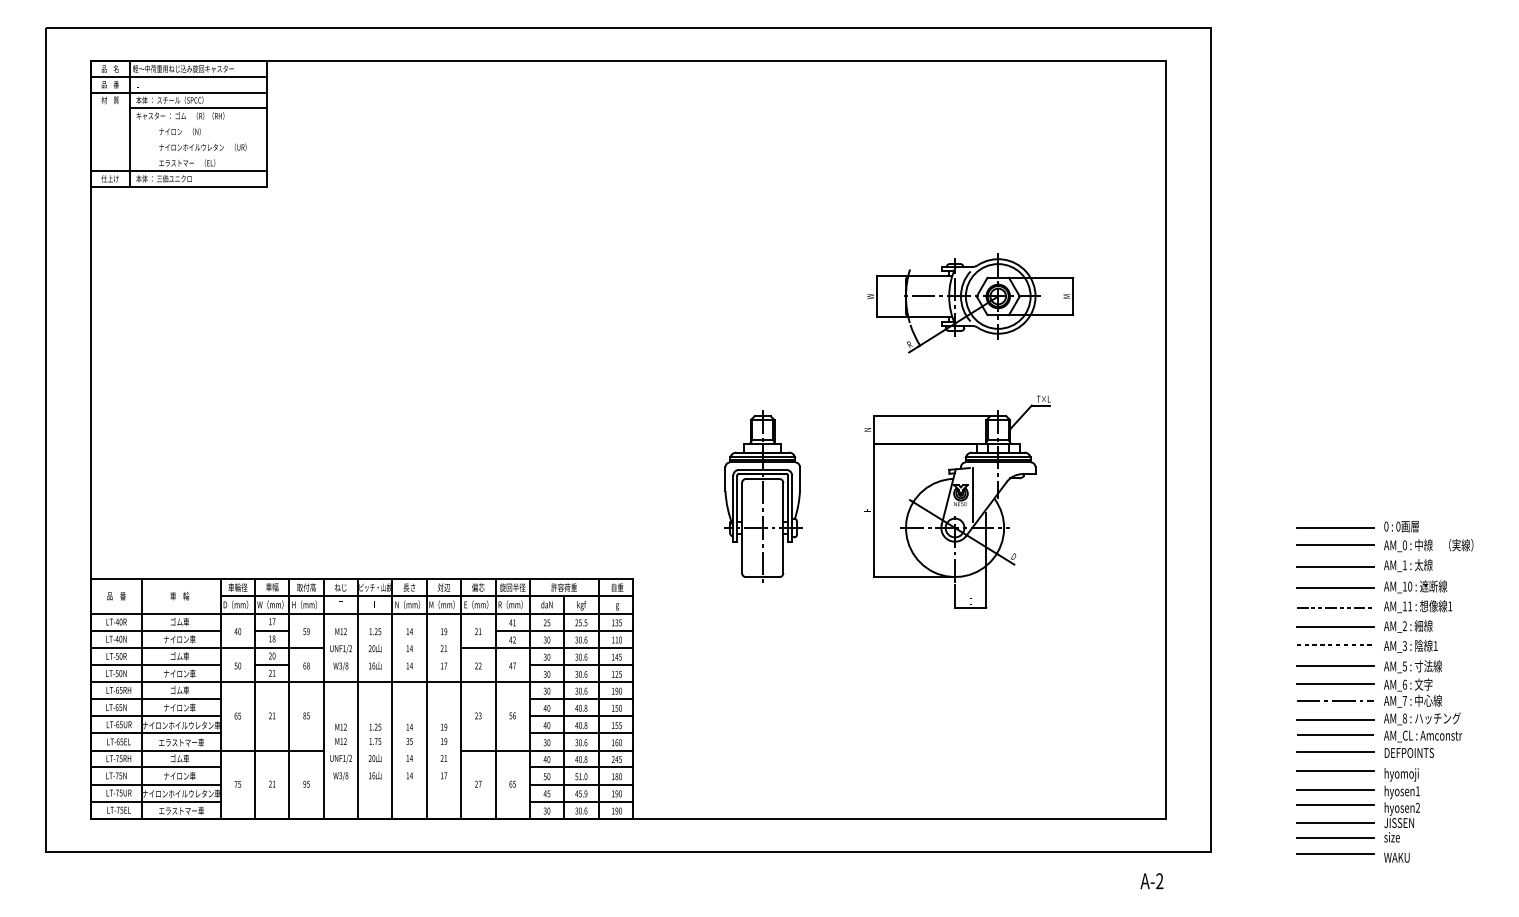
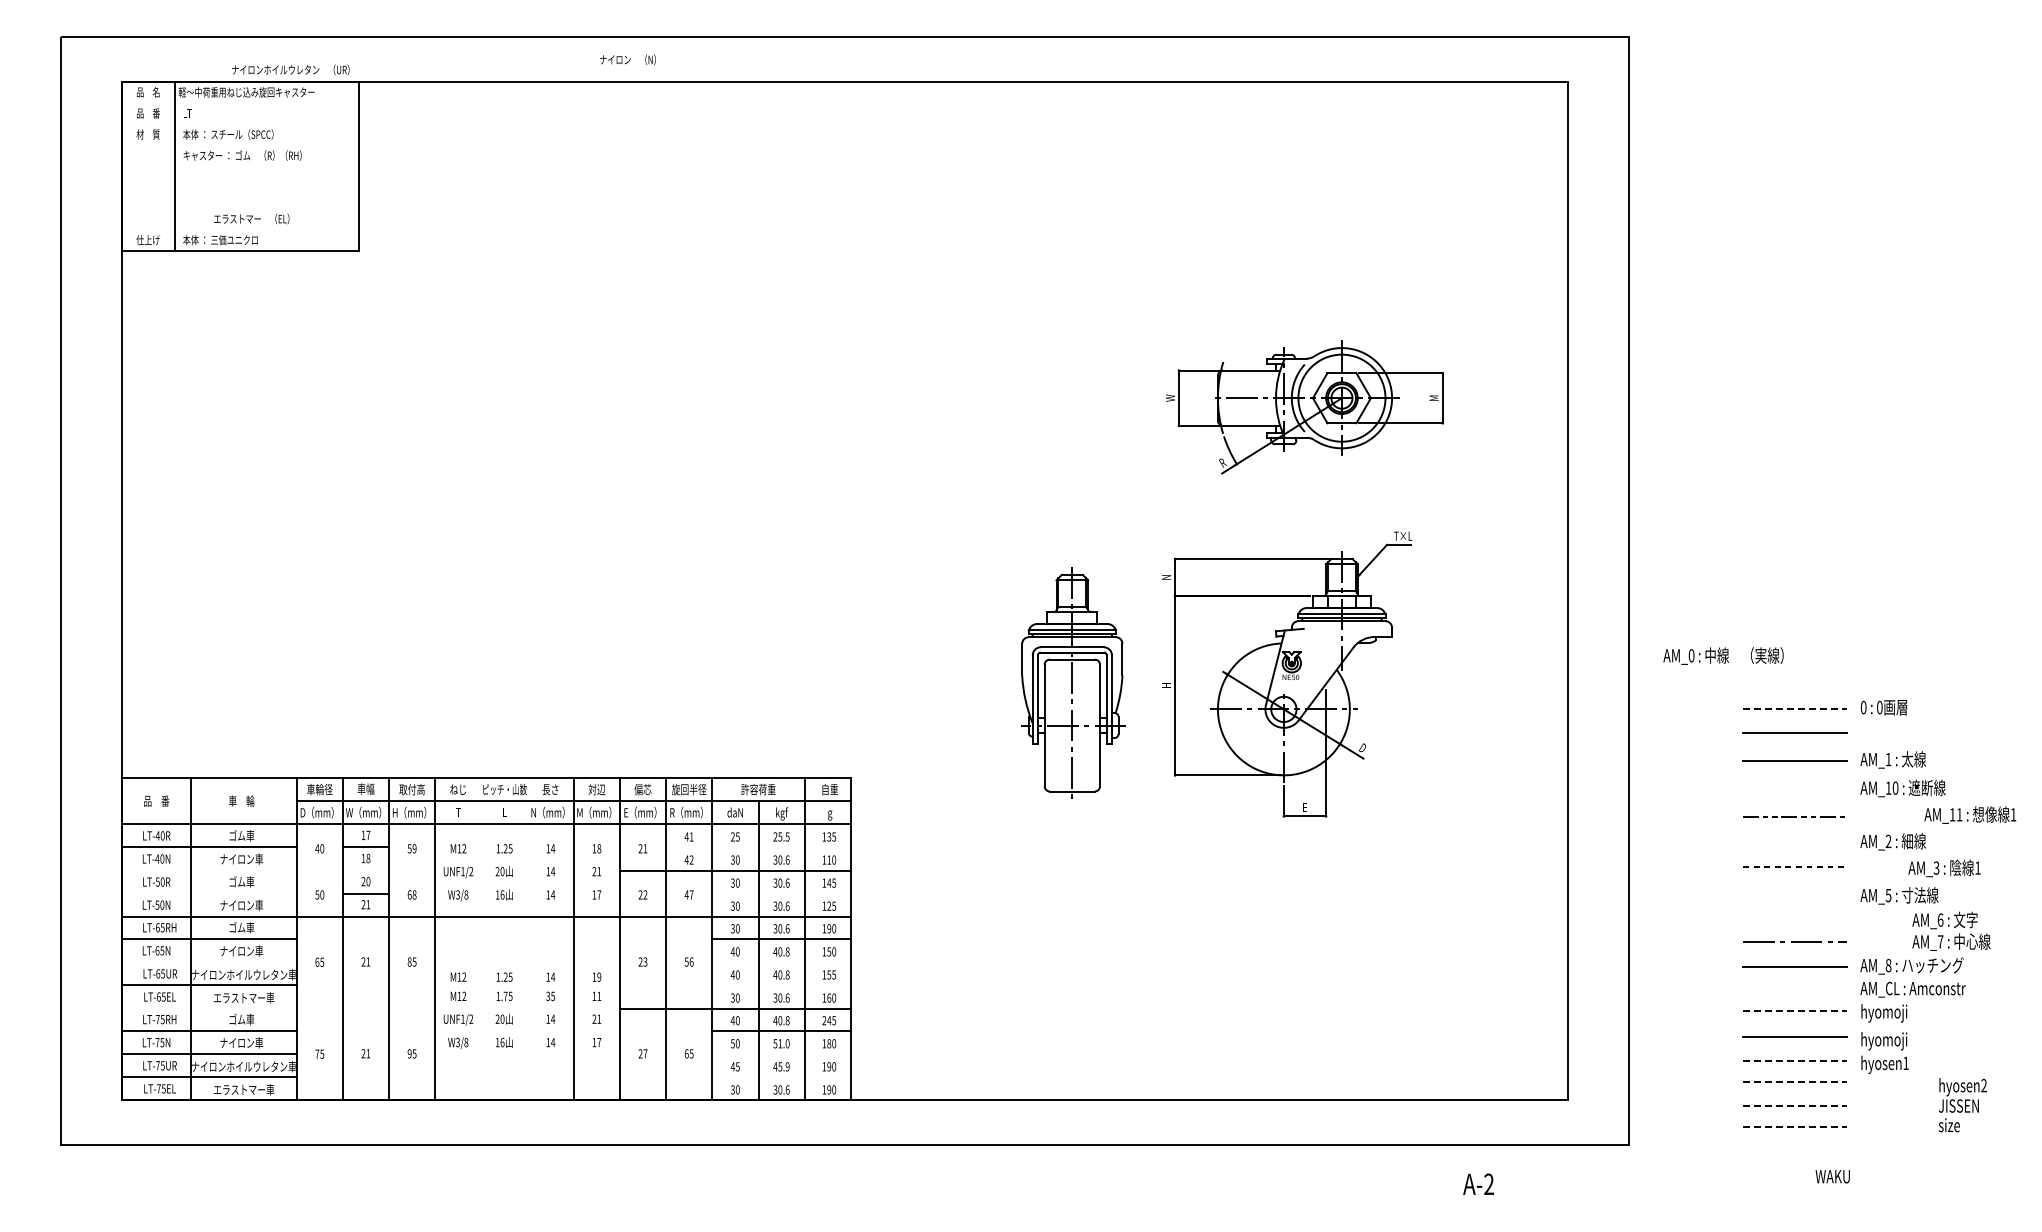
line: (178, 77) -> (240, 103), removed
line: (178, 92) -> (240, 124), removed
line: (198, 108) -> (266, 145), removed
text: (179, 131) -> (627, 59), moved
text: (202, 147) -> (290, 69), moved
line: (178, 170) -> (240, 229), removed
line: (973, 494) -> (1308, 664), removed
part: (763, 496) -> (1073, 682), moved
line: (1335, 528) -> (1795, 709), solid -> dashed
text: (1428, 545) -> (1723, 655), moved
line: (1334, 587) -> (1794, 789), removed
text: (1418, 606) -> (1970, 814), moved
line: (1334, 626) -> (1794, 842), removed
line: (564, 630) -> (758, 847), removed
text: (445, 631) -> (599, 848), 19 -> 18
text: (1410, 646) -> (1944, 868), moved
line: (207, 647) -> (278, 870), removed
line: (155, 664) -> (208, 893), removed
line: (581, 664) -> (781, 893), removed
line: (1334, 665) -> (1794, 894), removed
line: (1334, 684) -> (1794, 919), removed
text: (1413, 692) -> (1951, 930), moved
line: (358, 699) -> (481, 939), removed
line: (392, 699) -> (527, 939), removed
line: (155, 716) -> (208, 962), removed
line: (581, 716) -> (781, 962), removed
line: (581, 733) -> (781, 985), removed
line: (1334, 734) -> (1794, 987), removed
text: (445, 740) -> (599, 995), 19 -> 11
line: (207, 750) -> (278, 1008), removed
line: (1335, 752) -> (1795, 1011), solid -> dashed
text: (1409, 754) -> (1894, 1013), DEFPOINTS -> hyomoji
line: (581, 784) -> (781, 1054), removed
line: (1335, 789) -> (1795, 1061), solid -> dashed
line: (581, 801) -> (781, 1077), removed
line: (1335, 805) -> (1795, 1082), solid -> dashed
line: (1335, 822) -> (1795, 1105), solid -> dashed
text: (1401, 822) -> (1962, 1105), moved
line: (1335, 838) -> (1795, 1126), solid -> dashed
line: (1334, 853) -> (1794, 1147), removed
text: (1396, 857) -> (1832, 1176), moved
text: (1151, 880) -> (1478, 1183), moved

